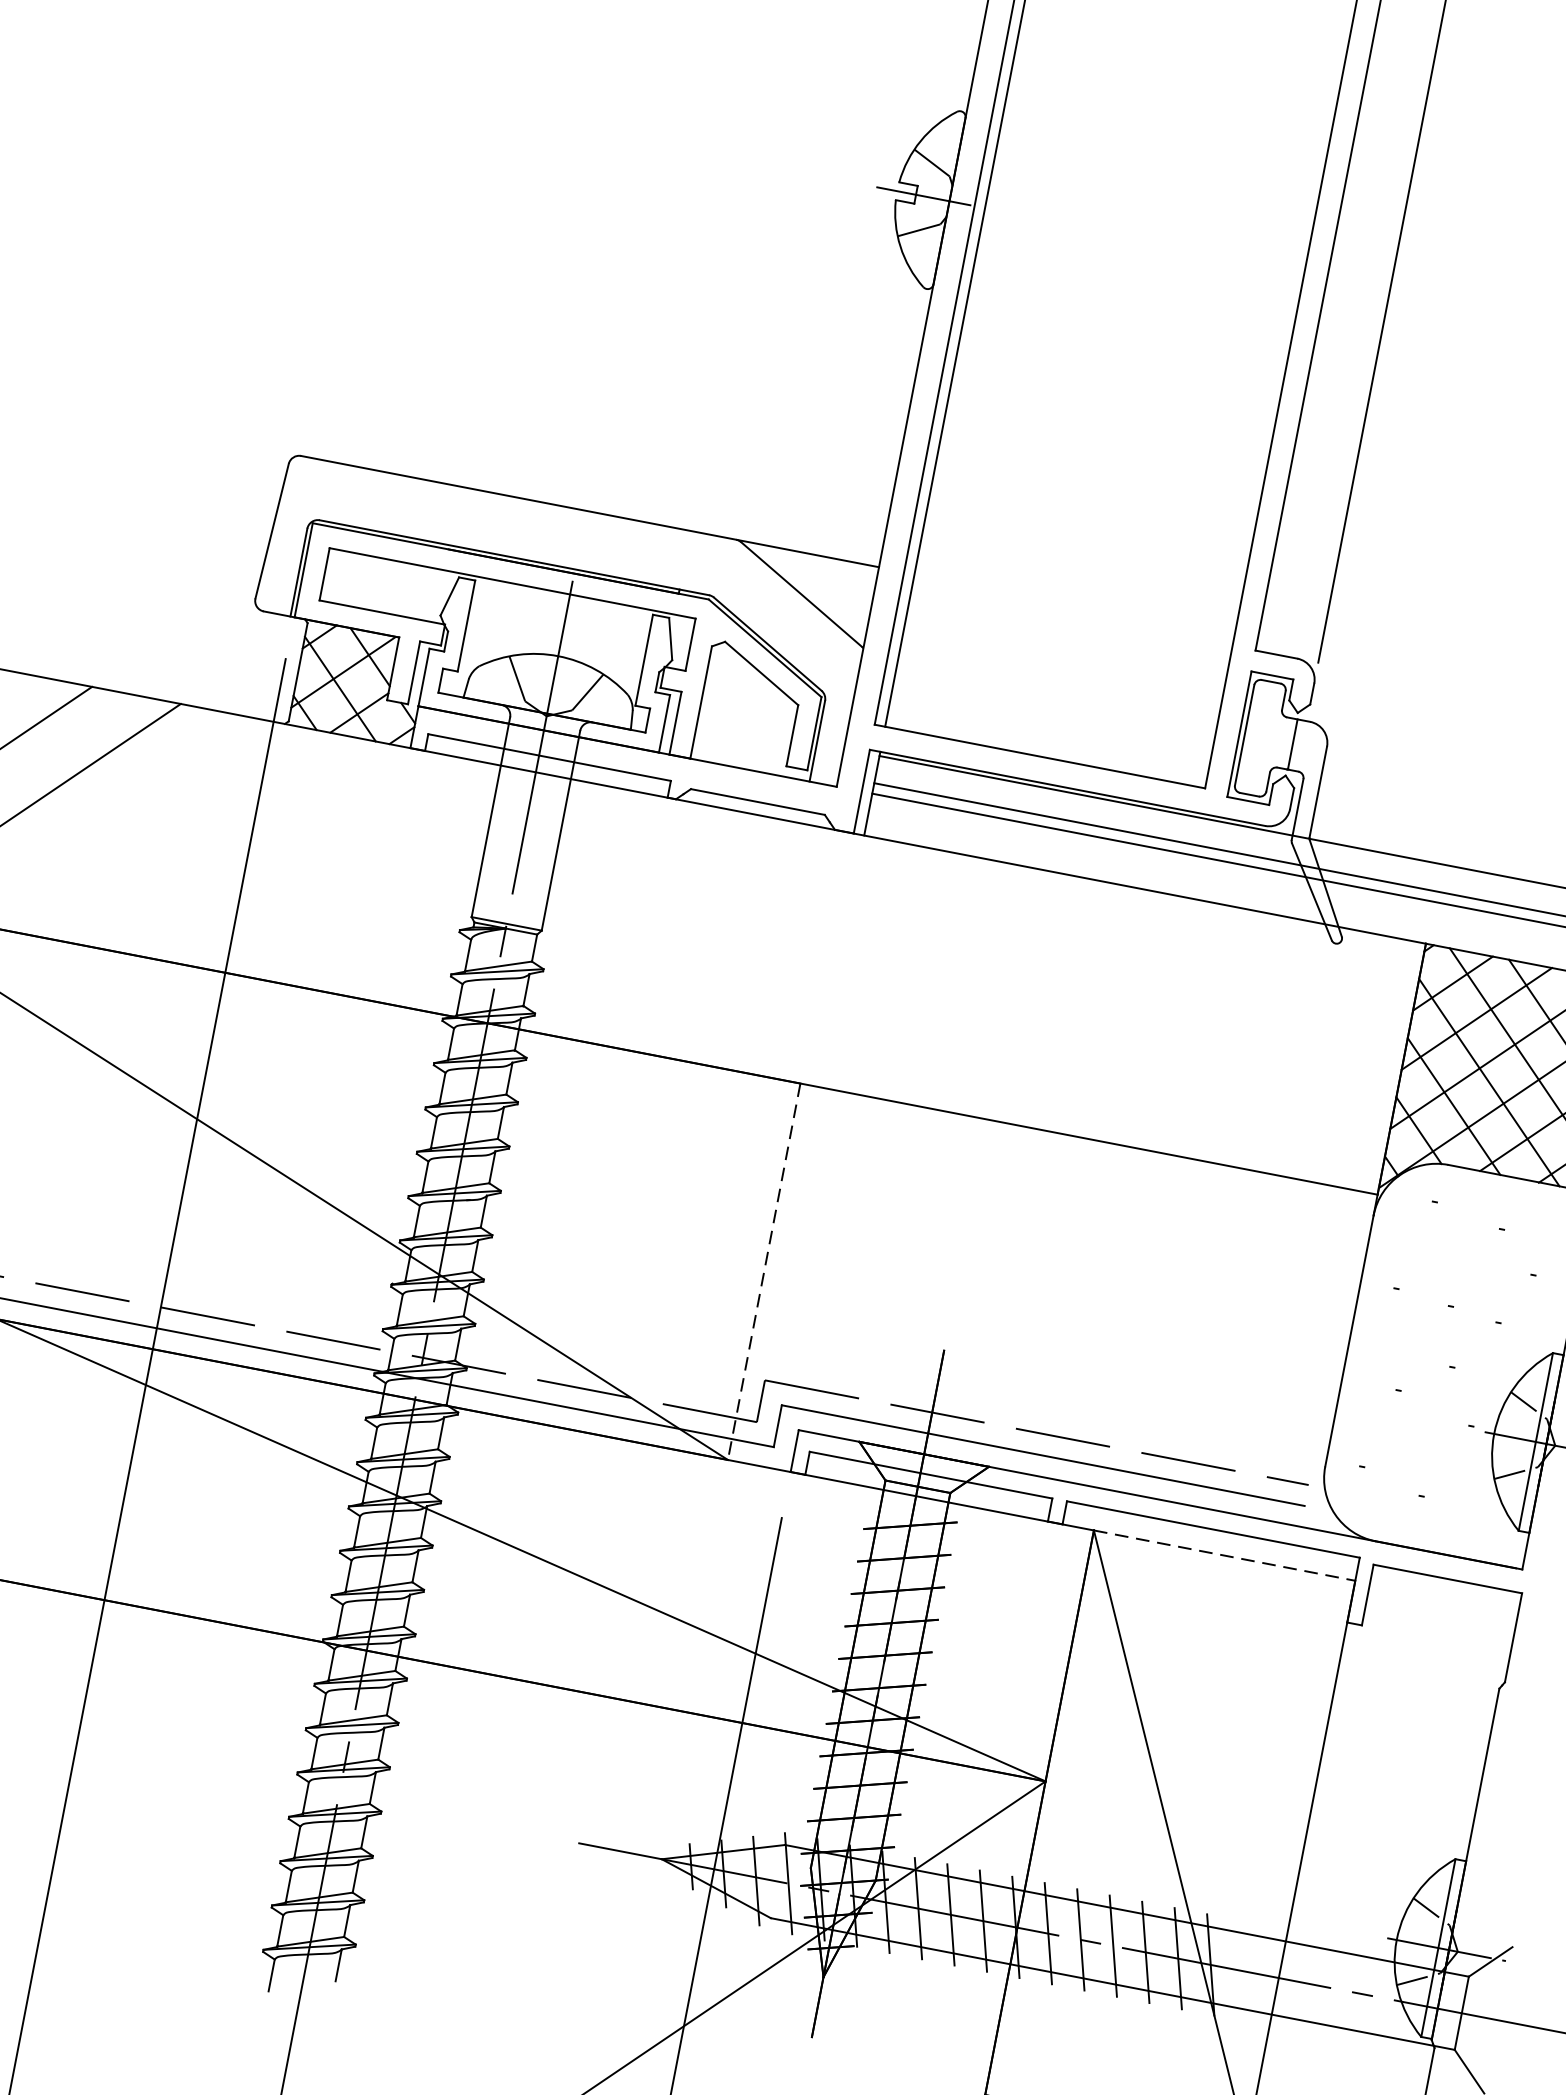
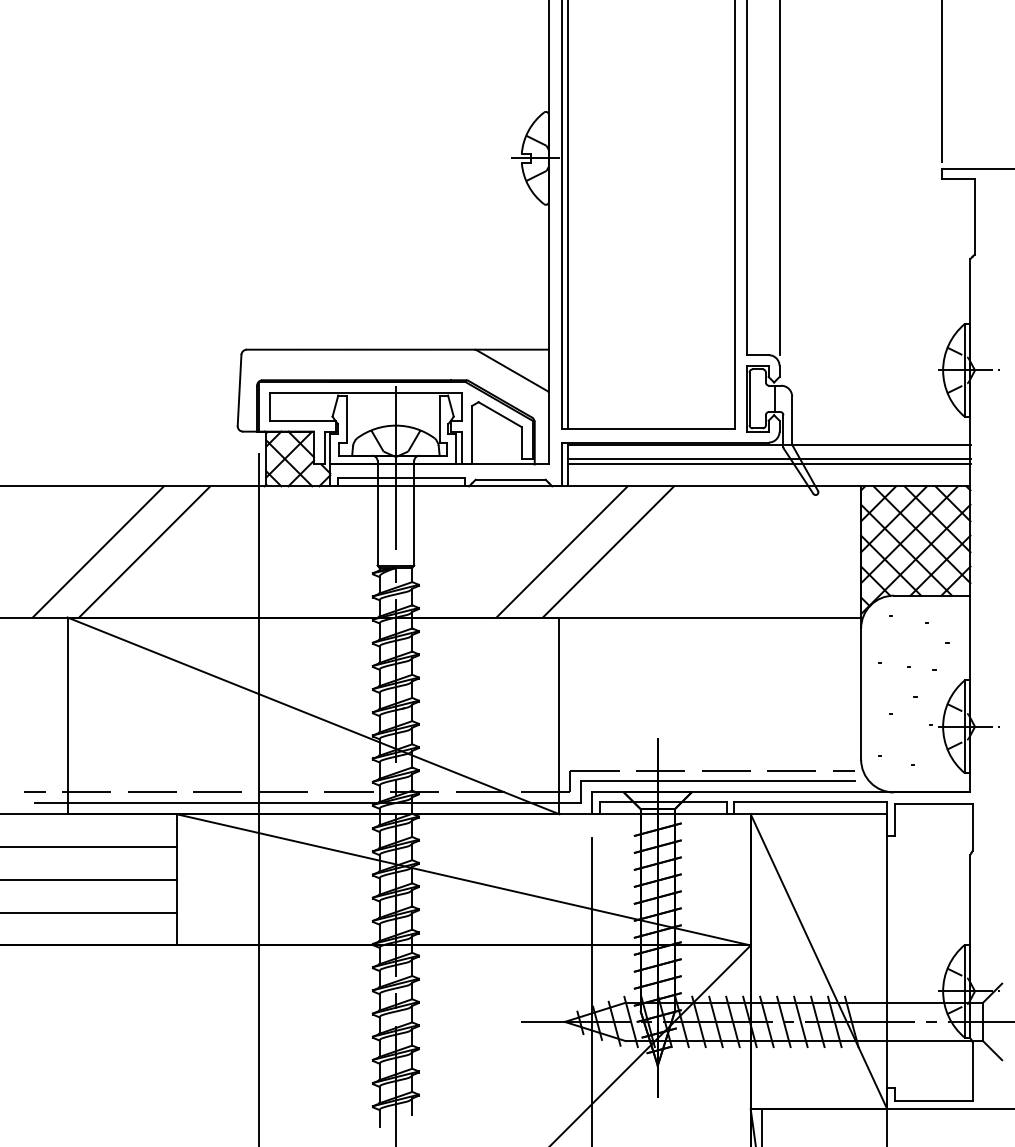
line: (828, 957) -> (561, 551), added
line: (918, 975) -> (608, 551), added
line: (764, 1272) -> (559, 716), dashed -> solid
line: (1225, 1556) -> (819, 814), dashed -> solid

